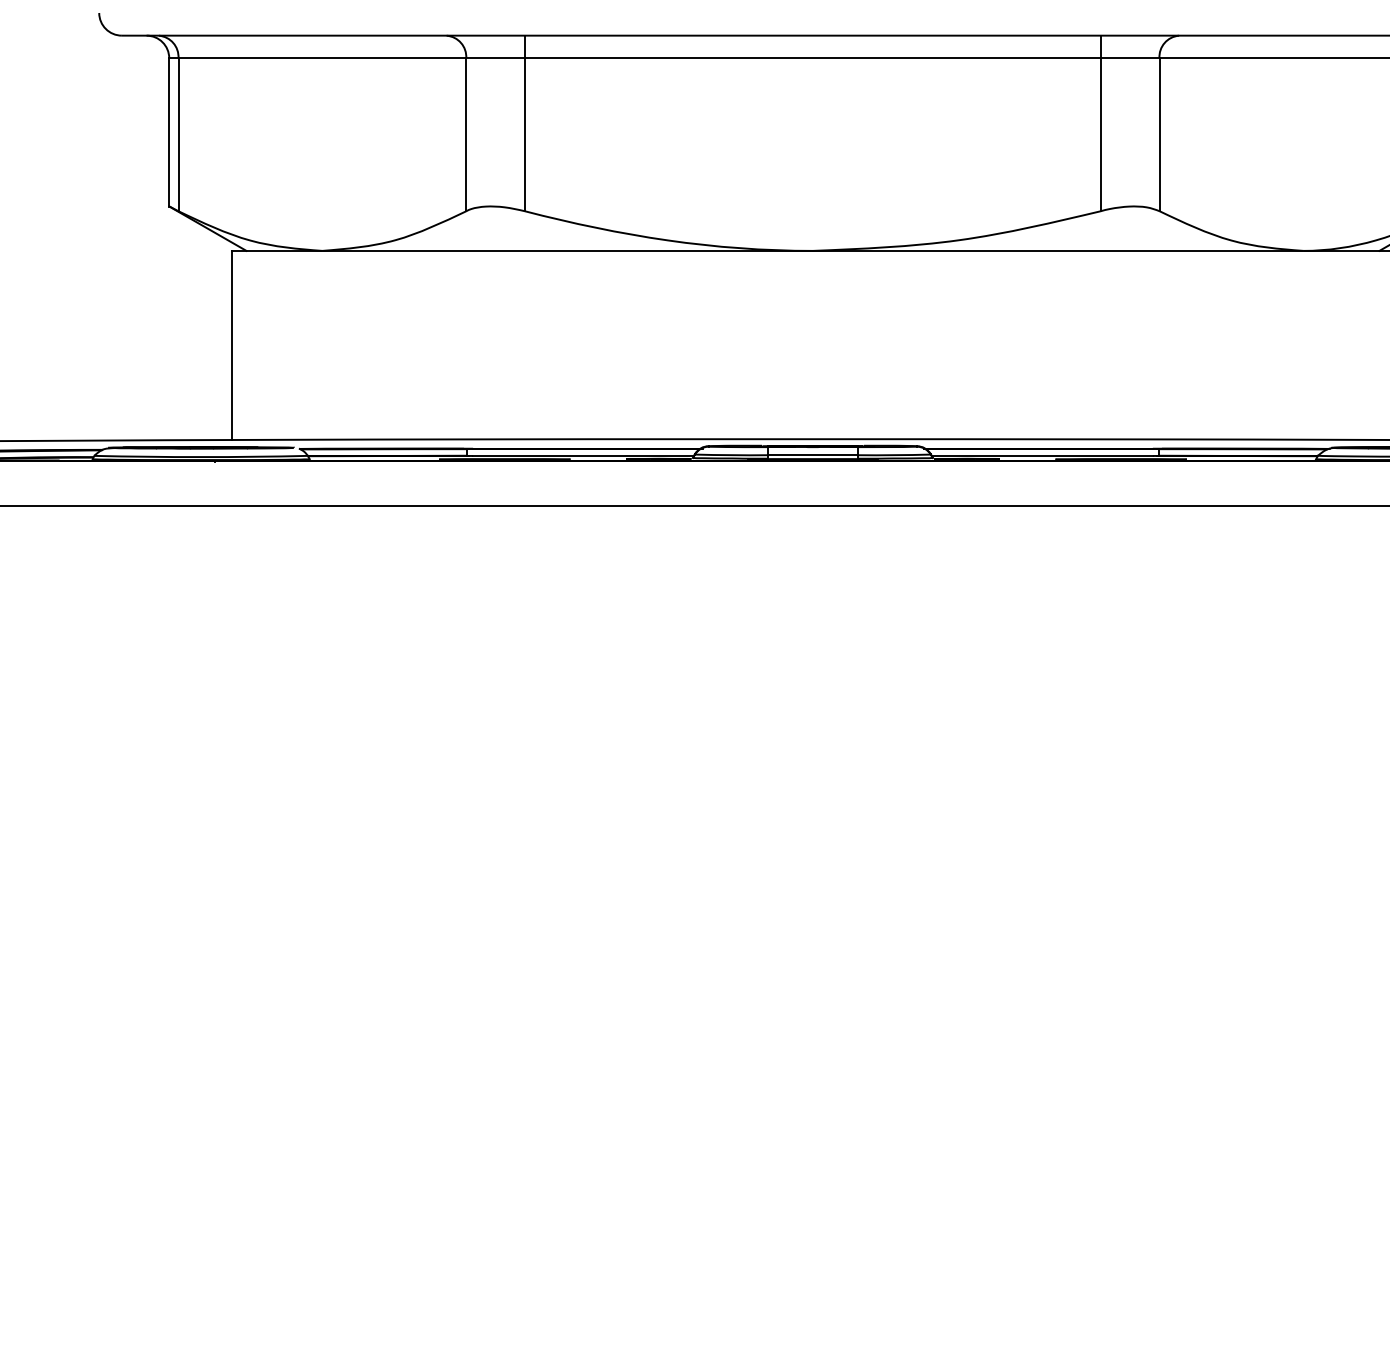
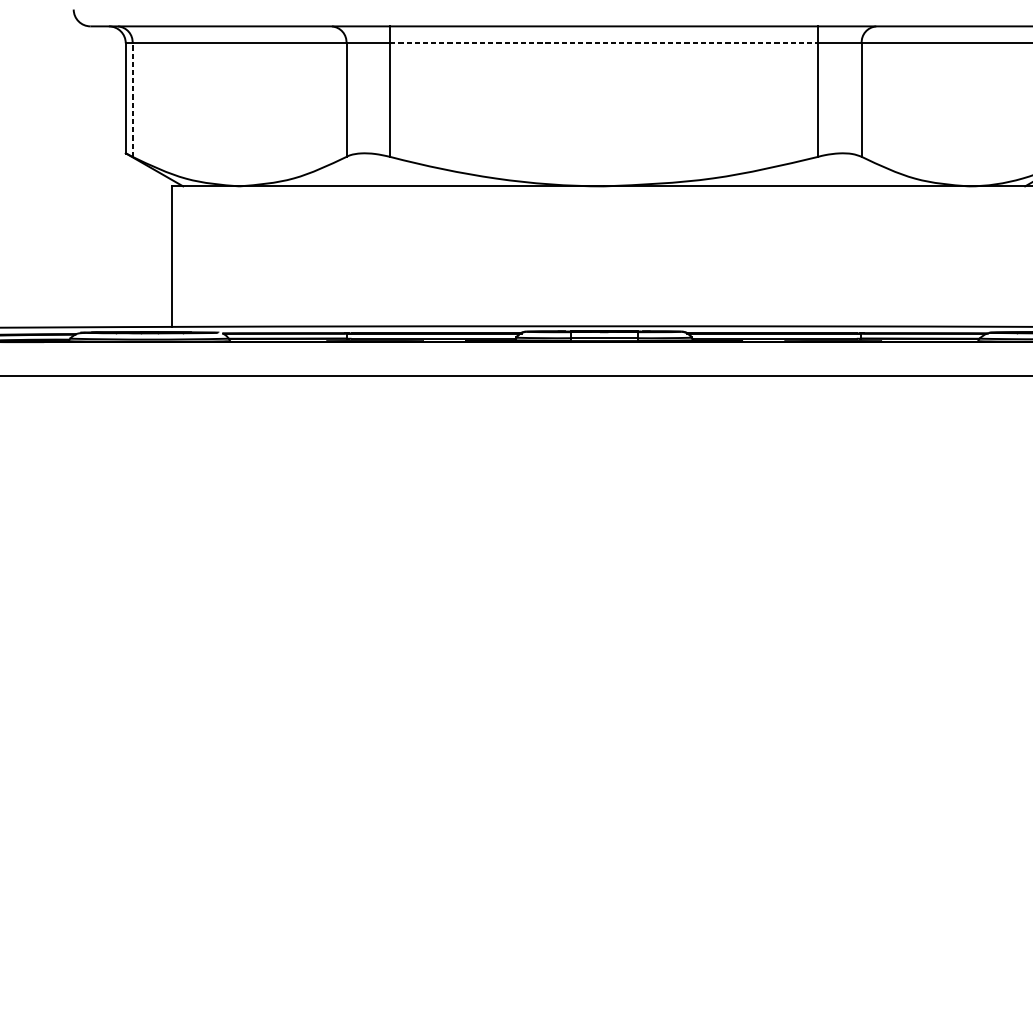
line: (812, 58) -> (603, 43), solid -> dashed
line: (178, 134) -> (132, 99), solid -> dashed

